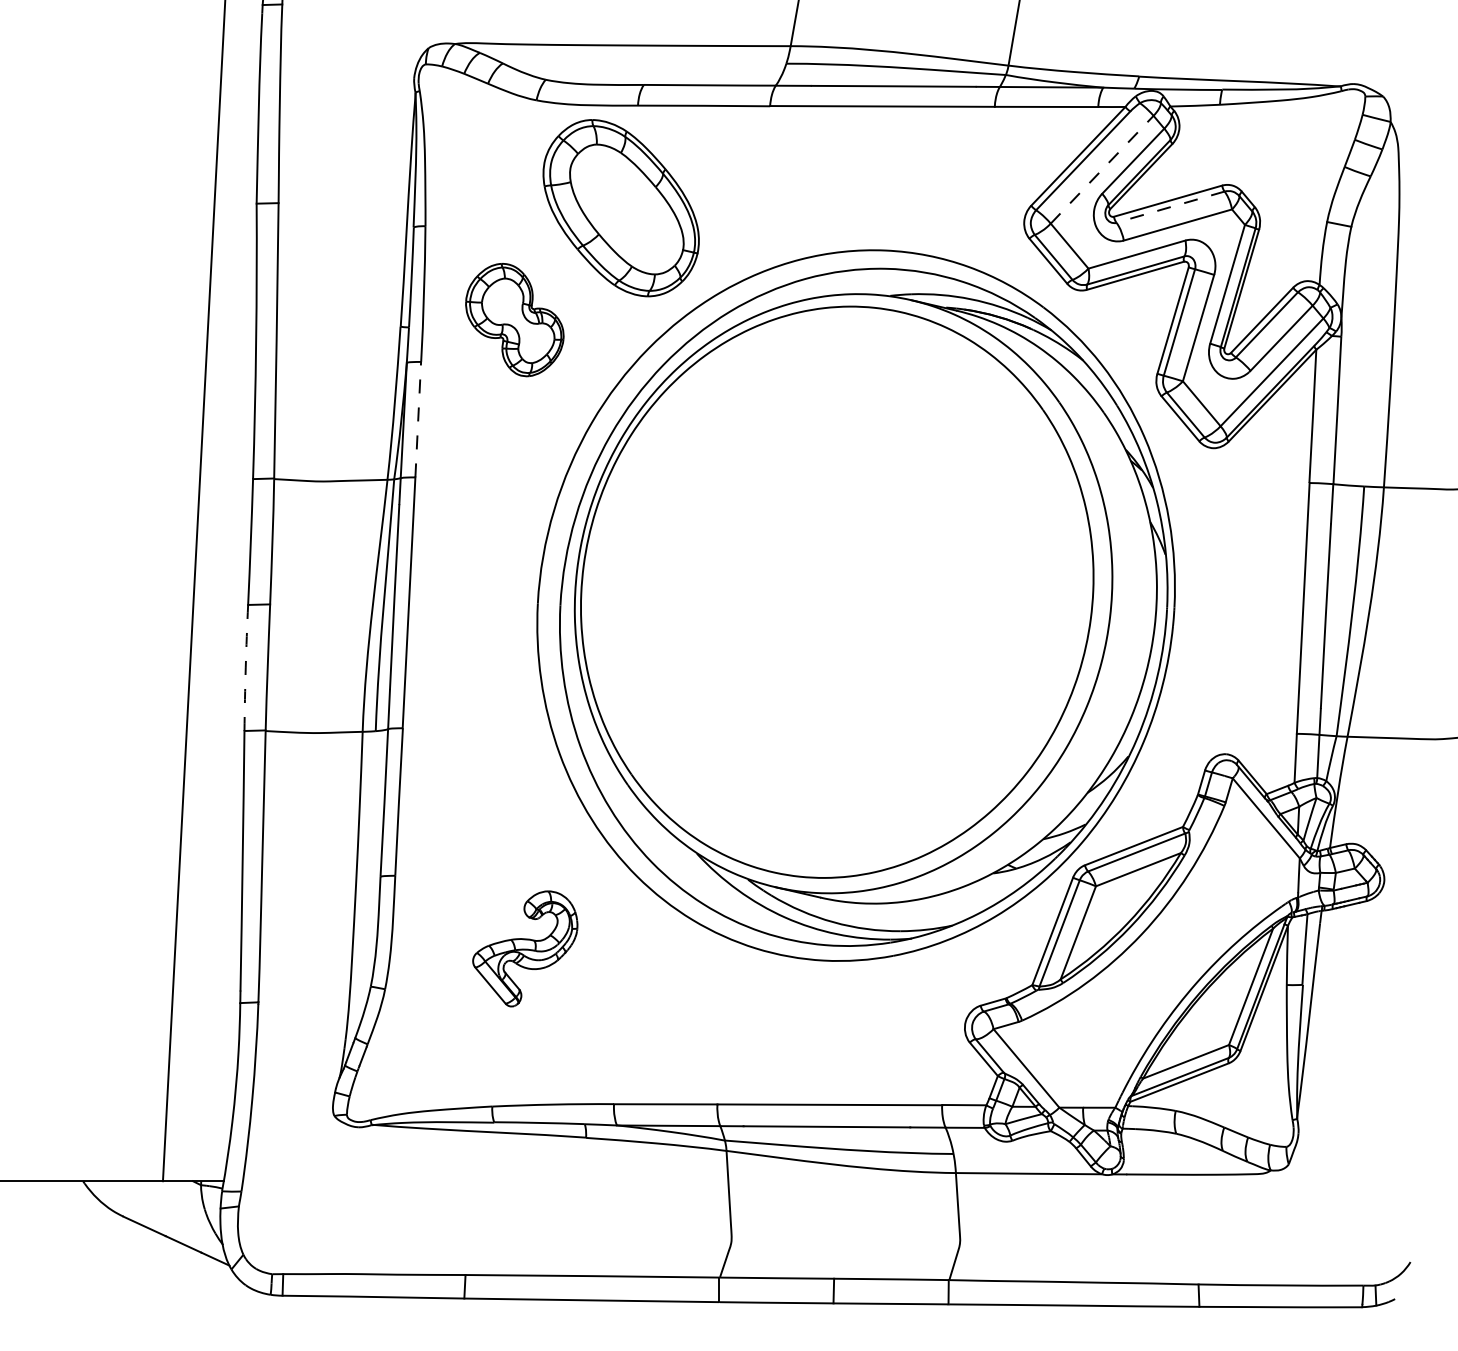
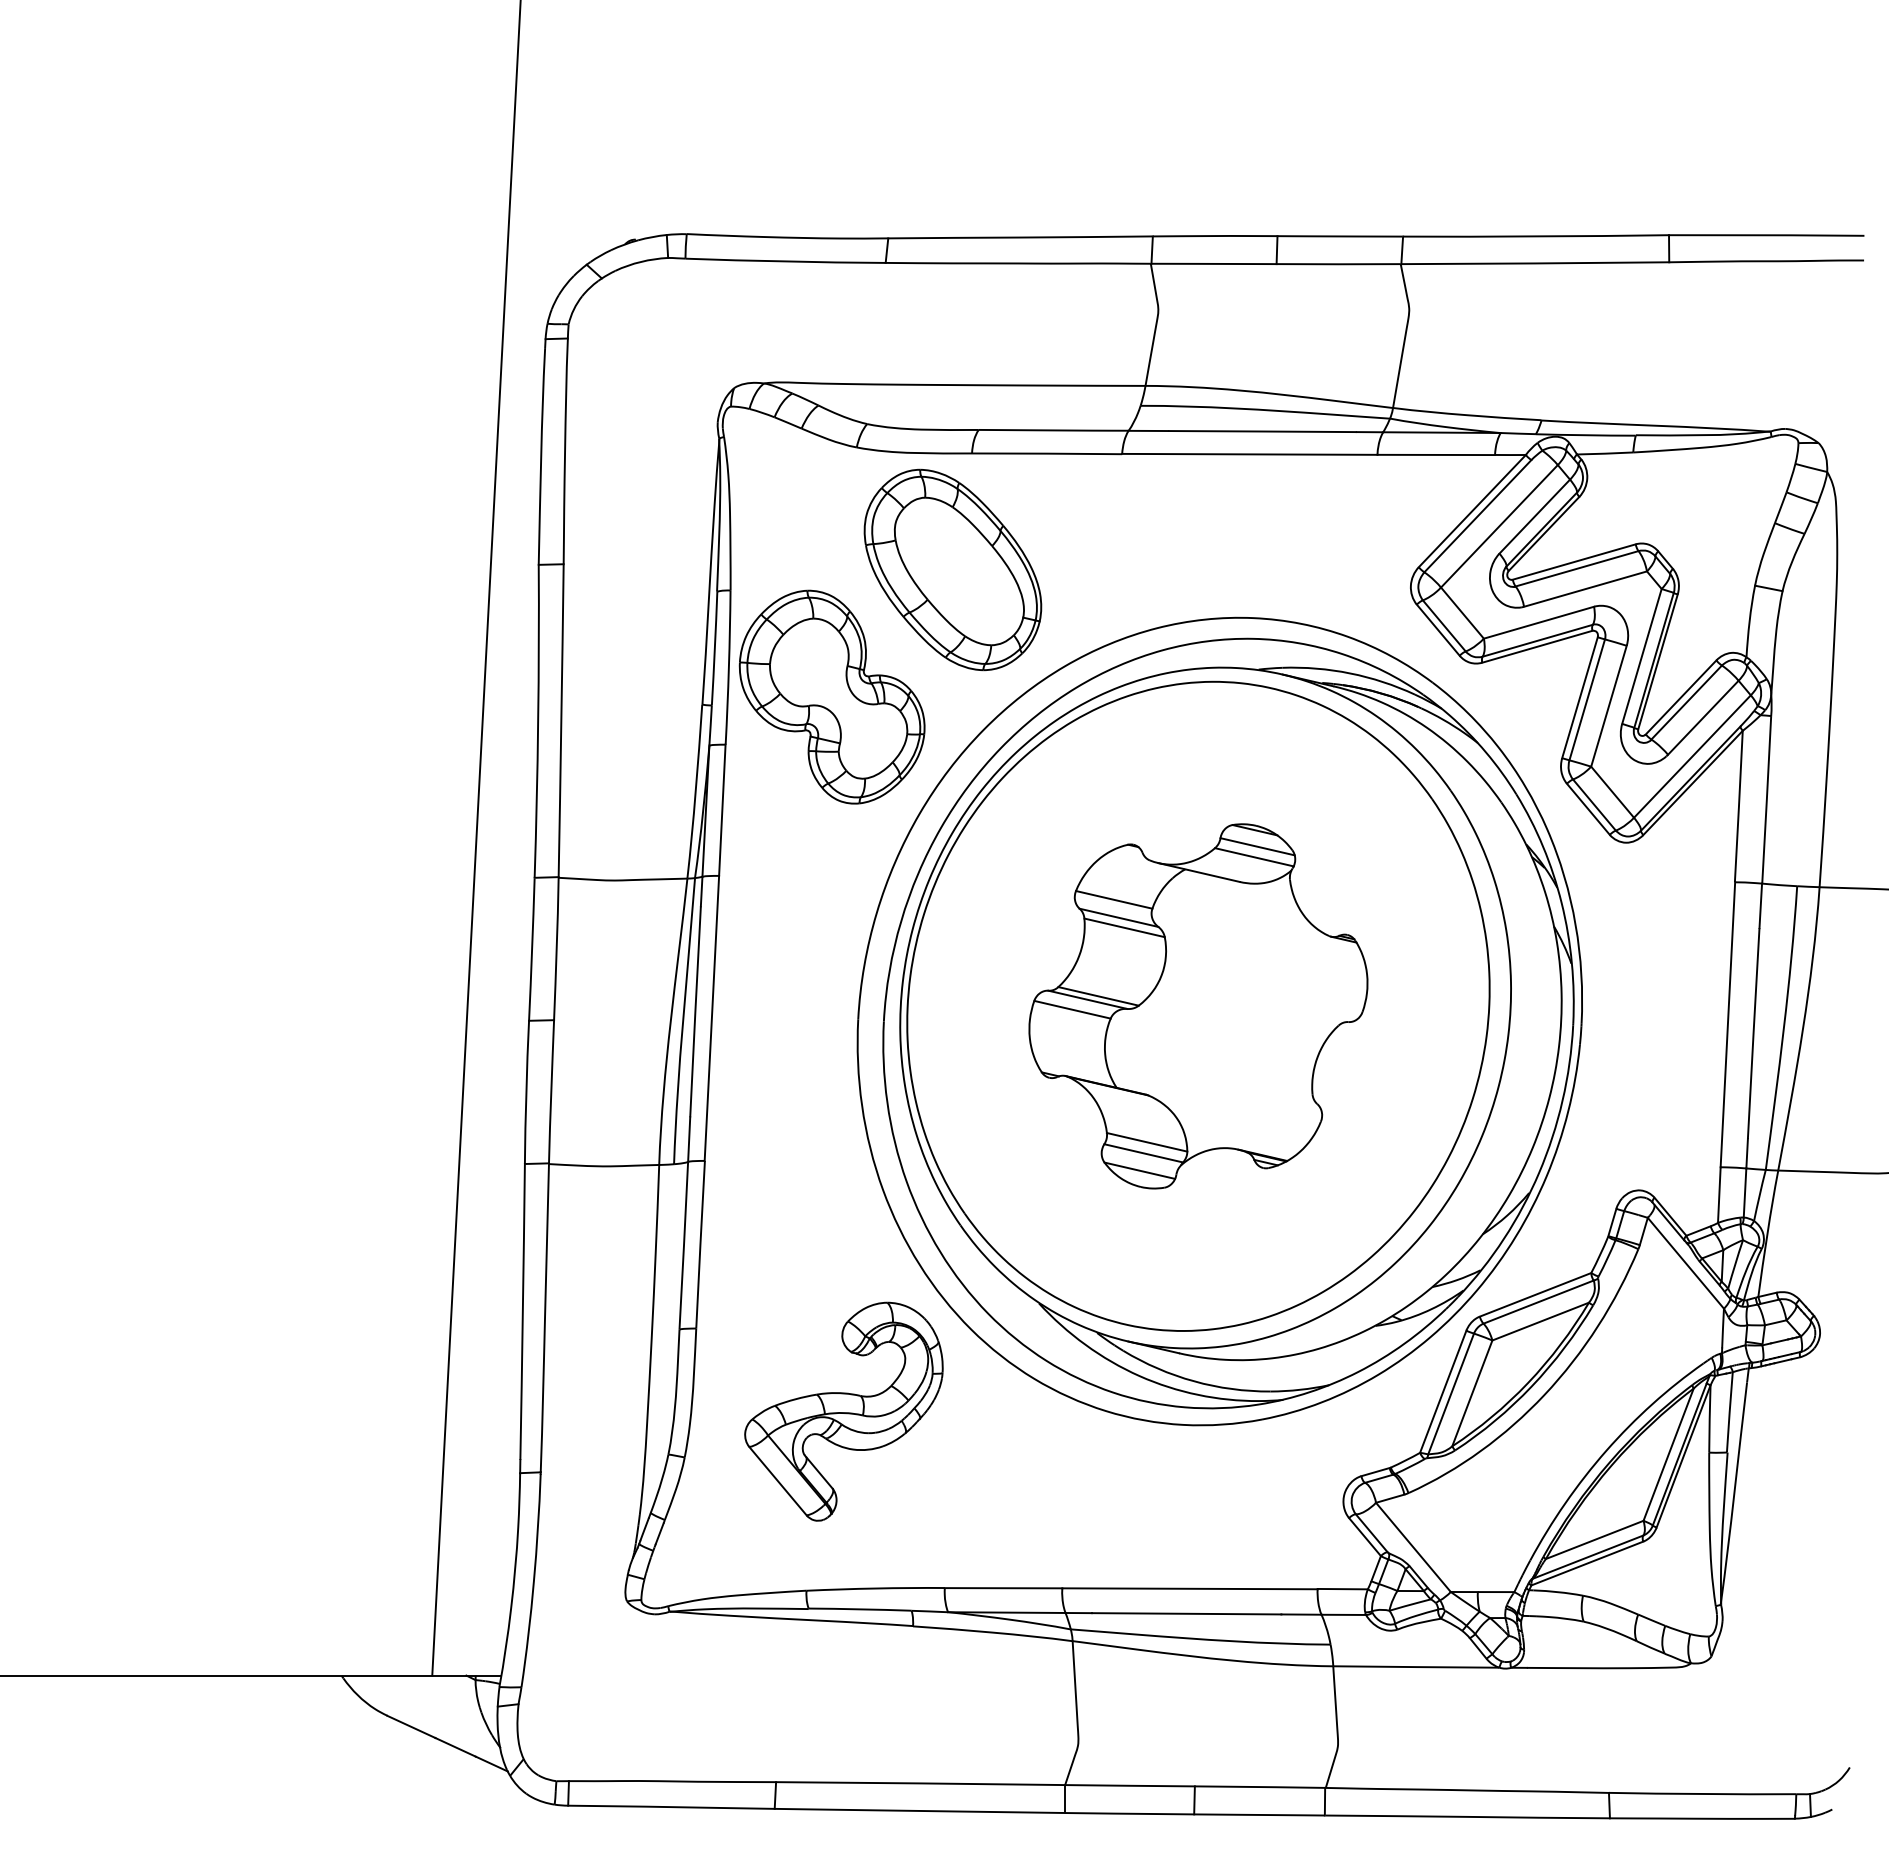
line: (1102, 169) -> (1499, 526), dashed -> solid
line: (1170, 206) -> (1577, 568), dashed -> solid
part: (514, 319) -> (831, 696), size x1.67
line: (418, 419) -> (722, 810), dashed -> solid
part: (837, 592) -> (1198, 1006), added
arc: (245, 668) -> (526, 1092), dashed -> solid
part: (524, 948) -> (843, 1411), size x1.67

